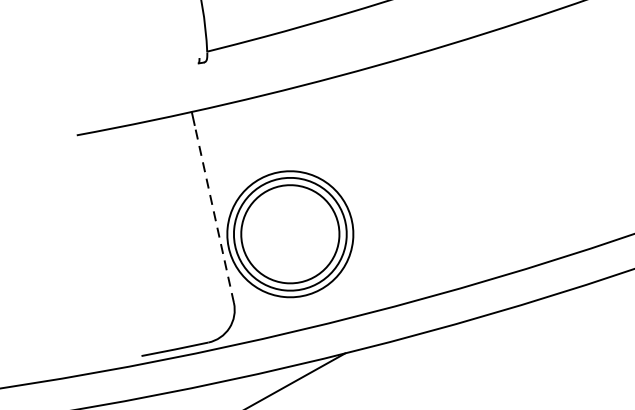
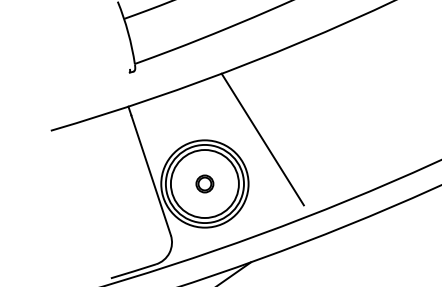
line: (379, 178) -> (262, 139), added
line: (213, 212) -> (150, 174), dashed -> solid
part: (289, 233) -> (204, 183), added

